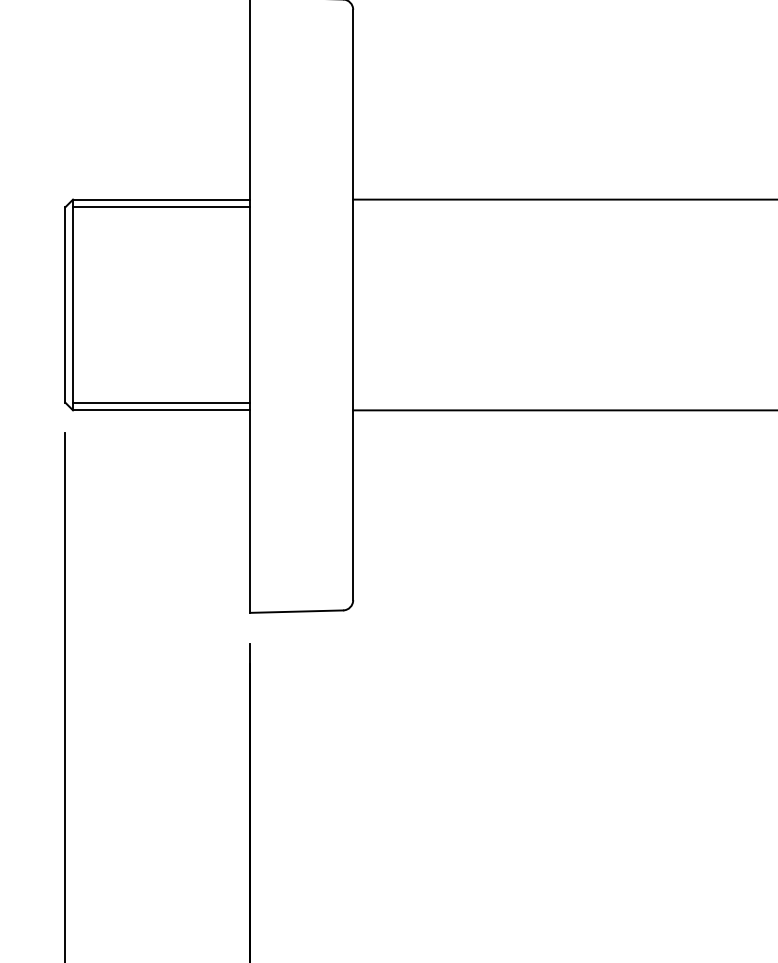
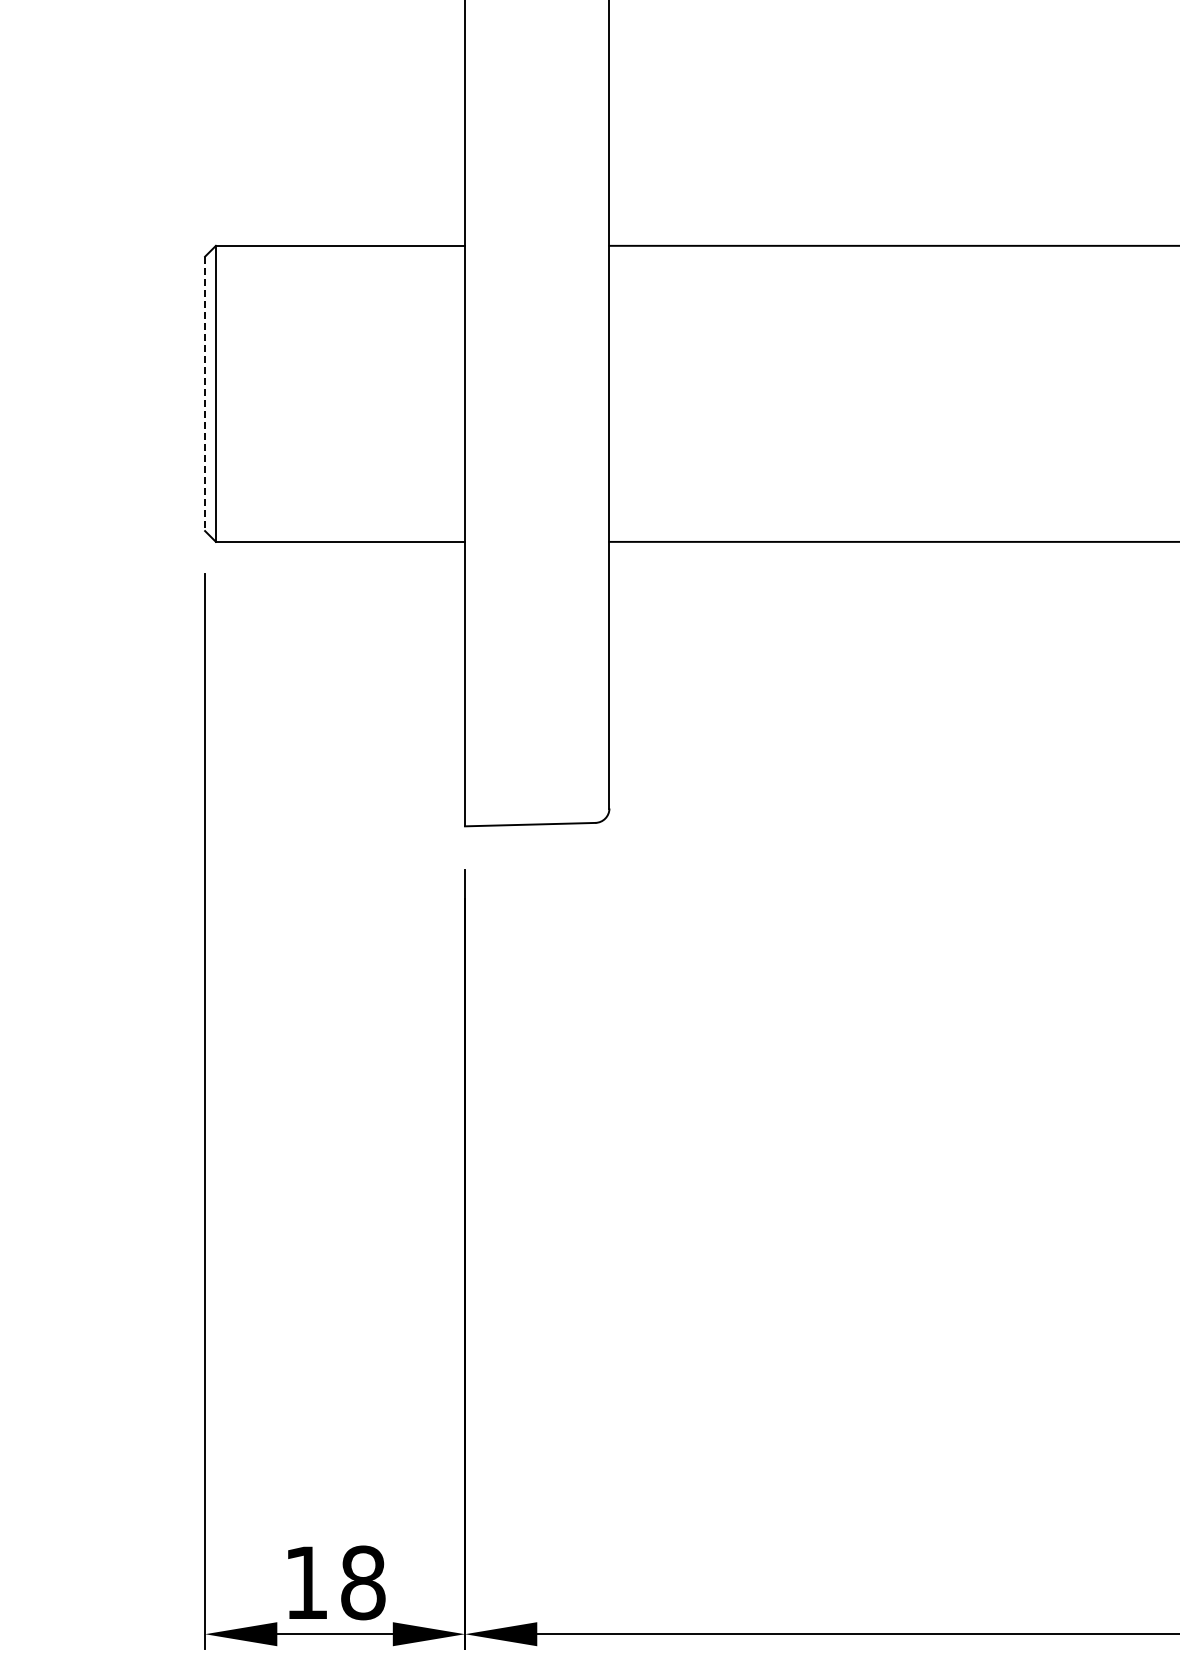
line: (161, 207) -> (339, 256), removed
line: (65, 305) -> (205, 394), solid -> dashed
line: (161, 402) -> (340, 531), removed

